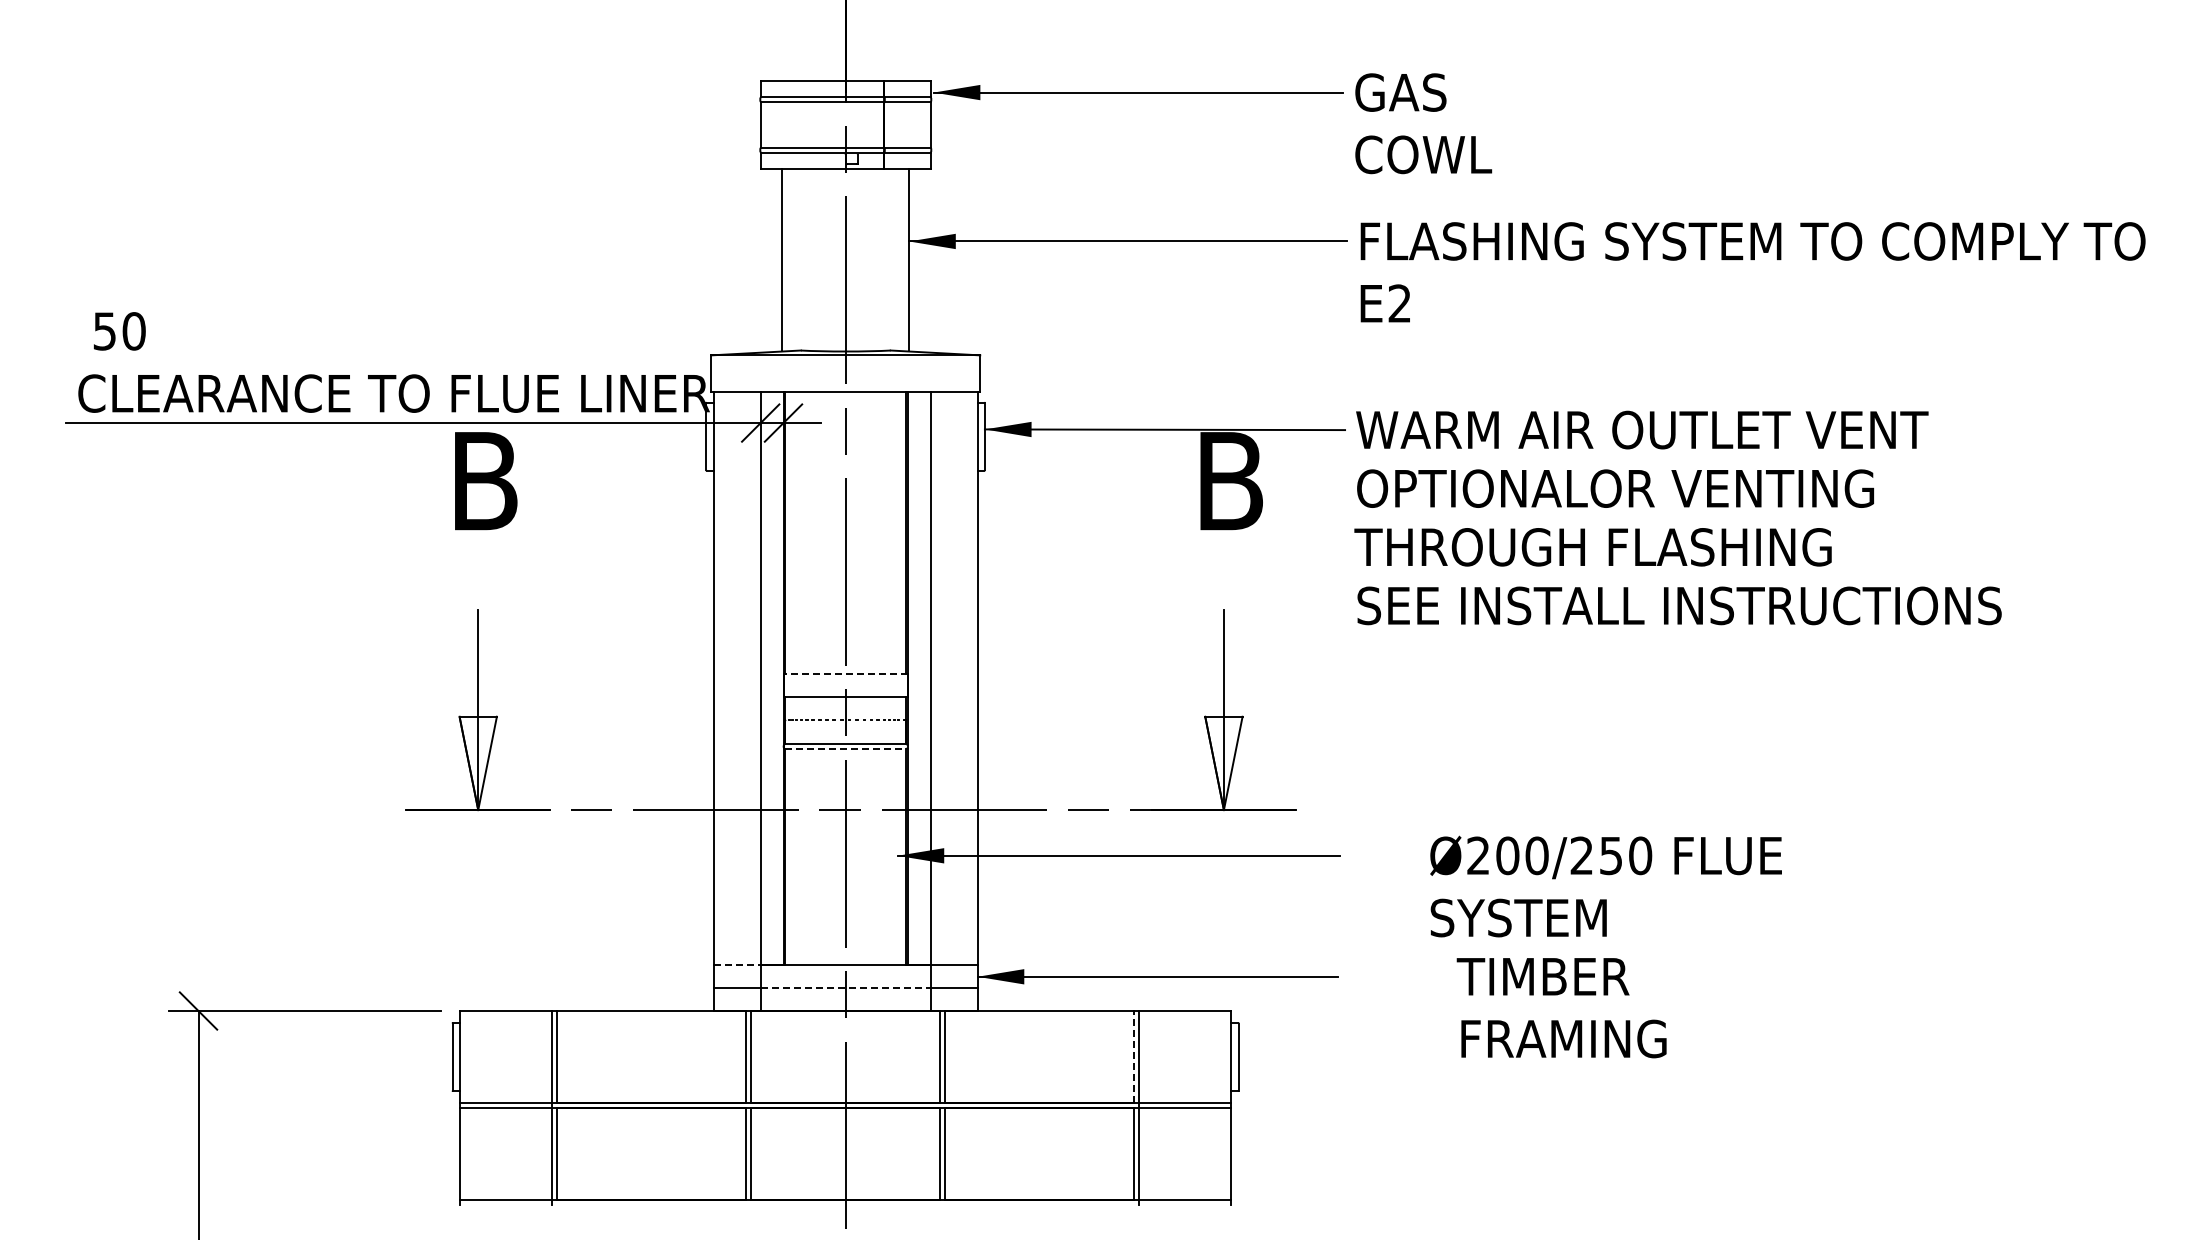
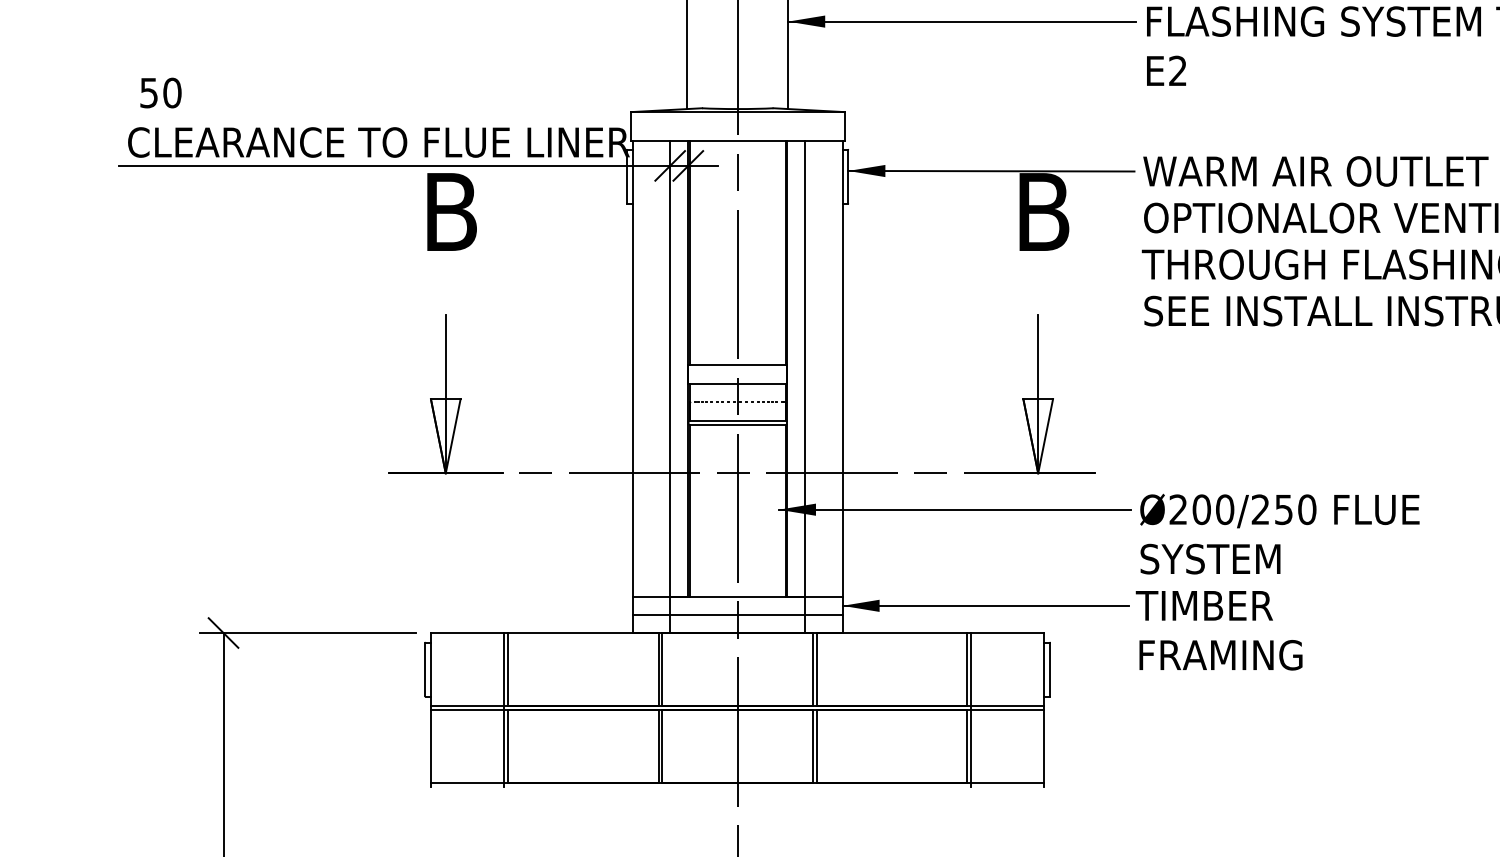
line: (845, 674) -> (737, 365), dashed -> solid
line: (845, 749) -> (737, 425), dashed -> solid
text: (1605, 886) -> (1279, 534), moved
line: (737, 965) -> (651, 596), dashed -> solid
line: (845, 988) -> (737, 615), dashed -> solid
text: (1561, 1008) -> (1219, 631), moved
line: (1134, 1056) -> (967, 669), dashed -> solid

